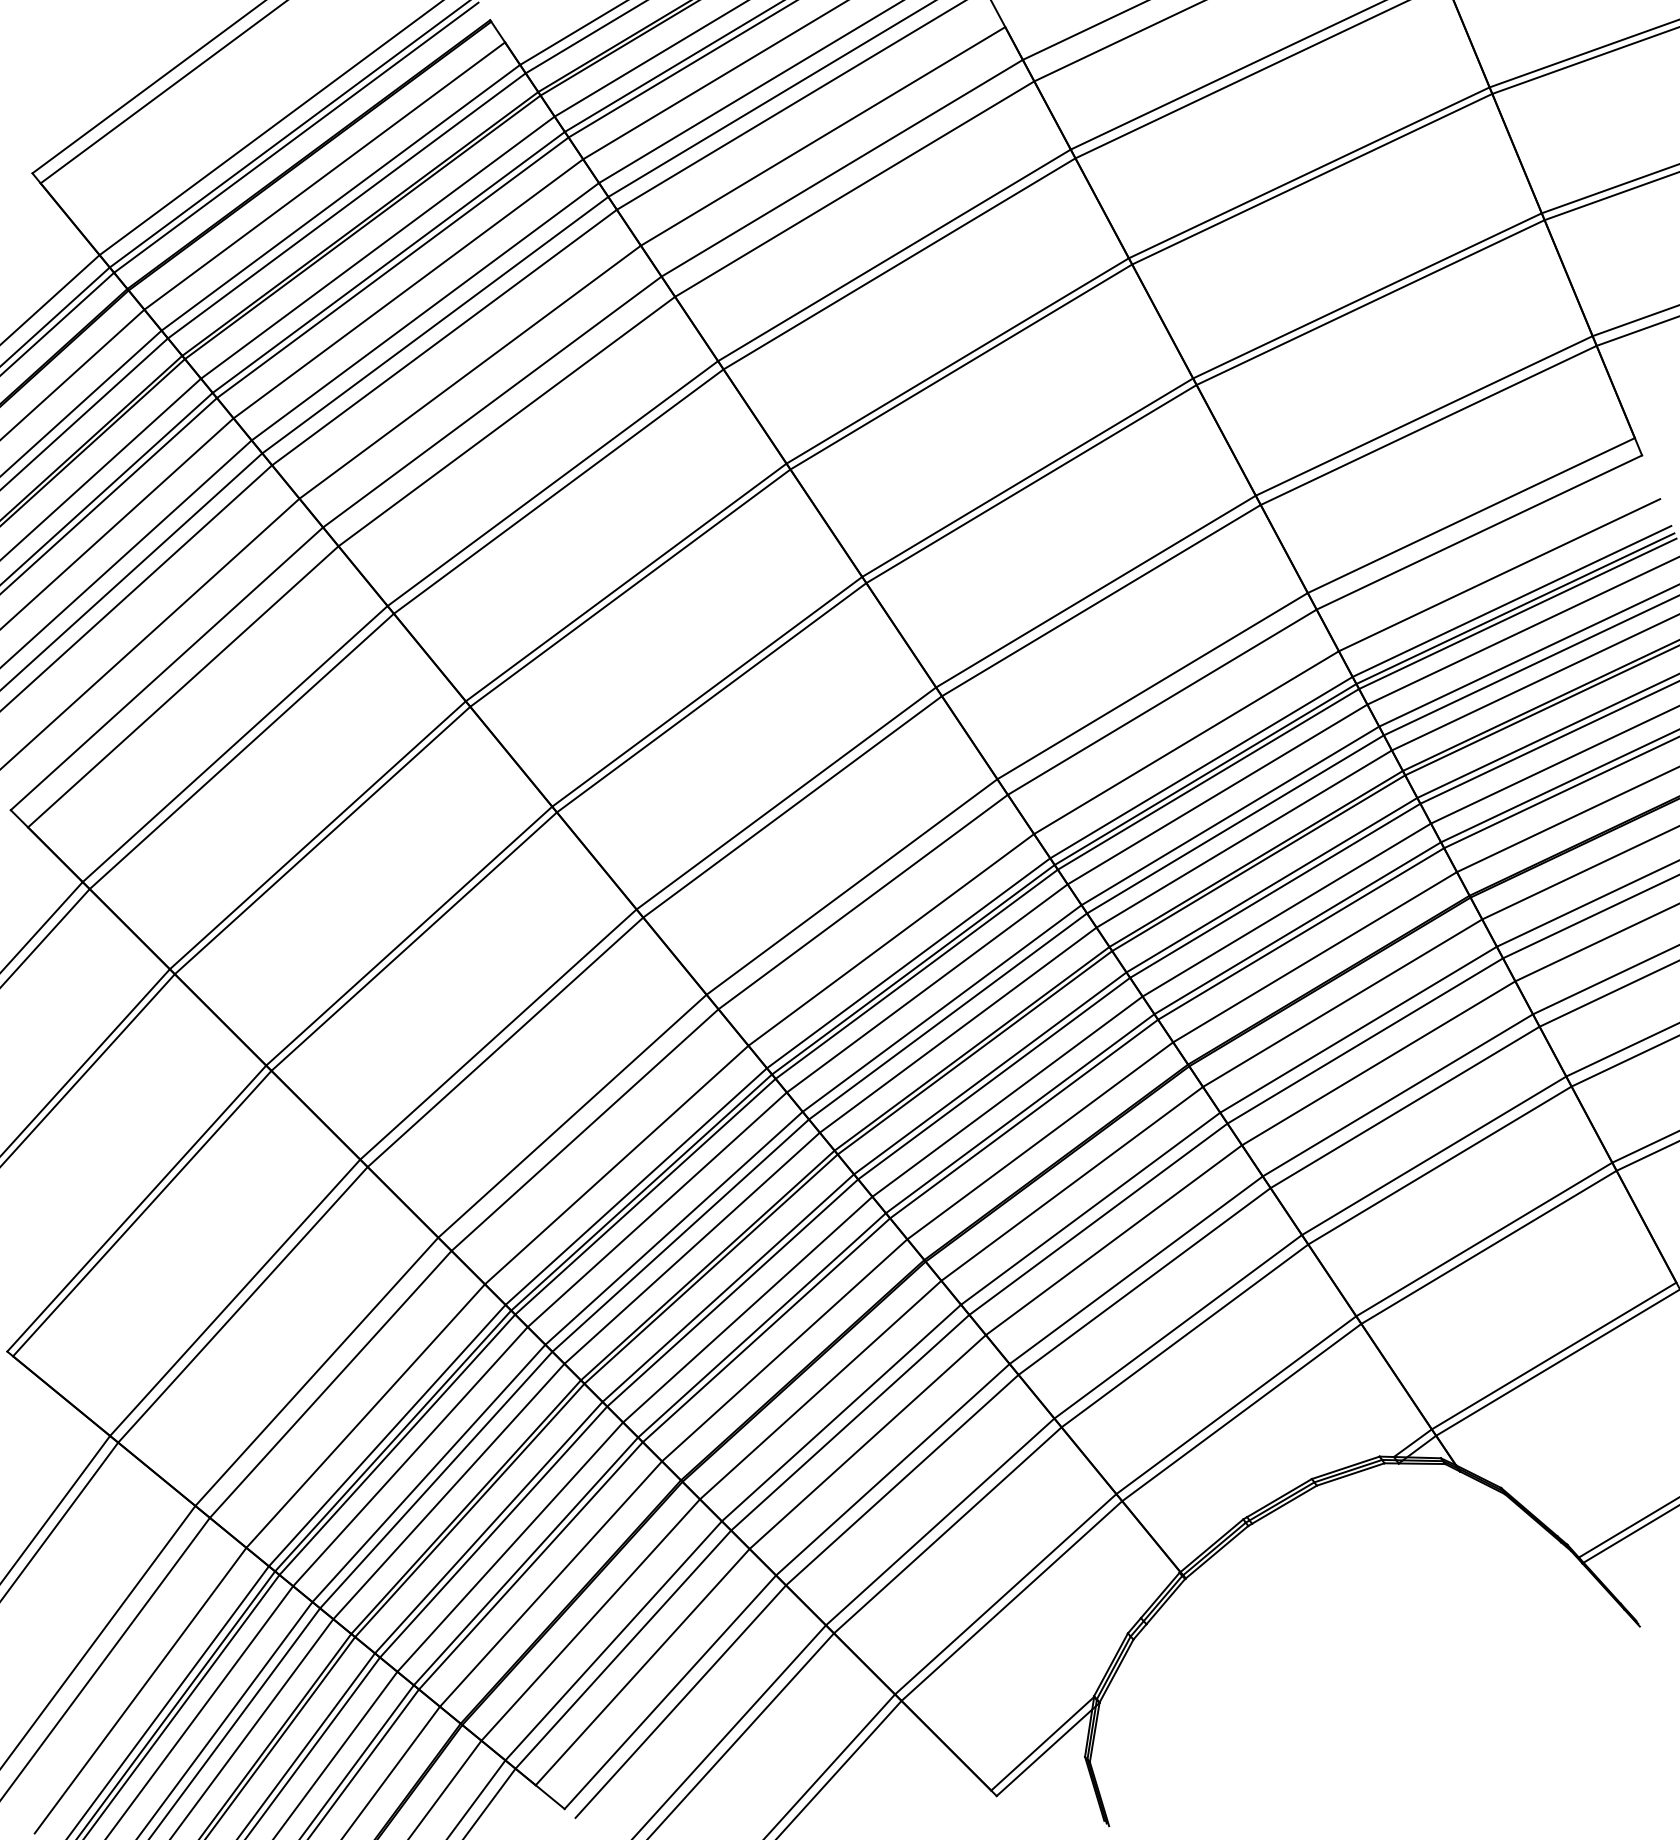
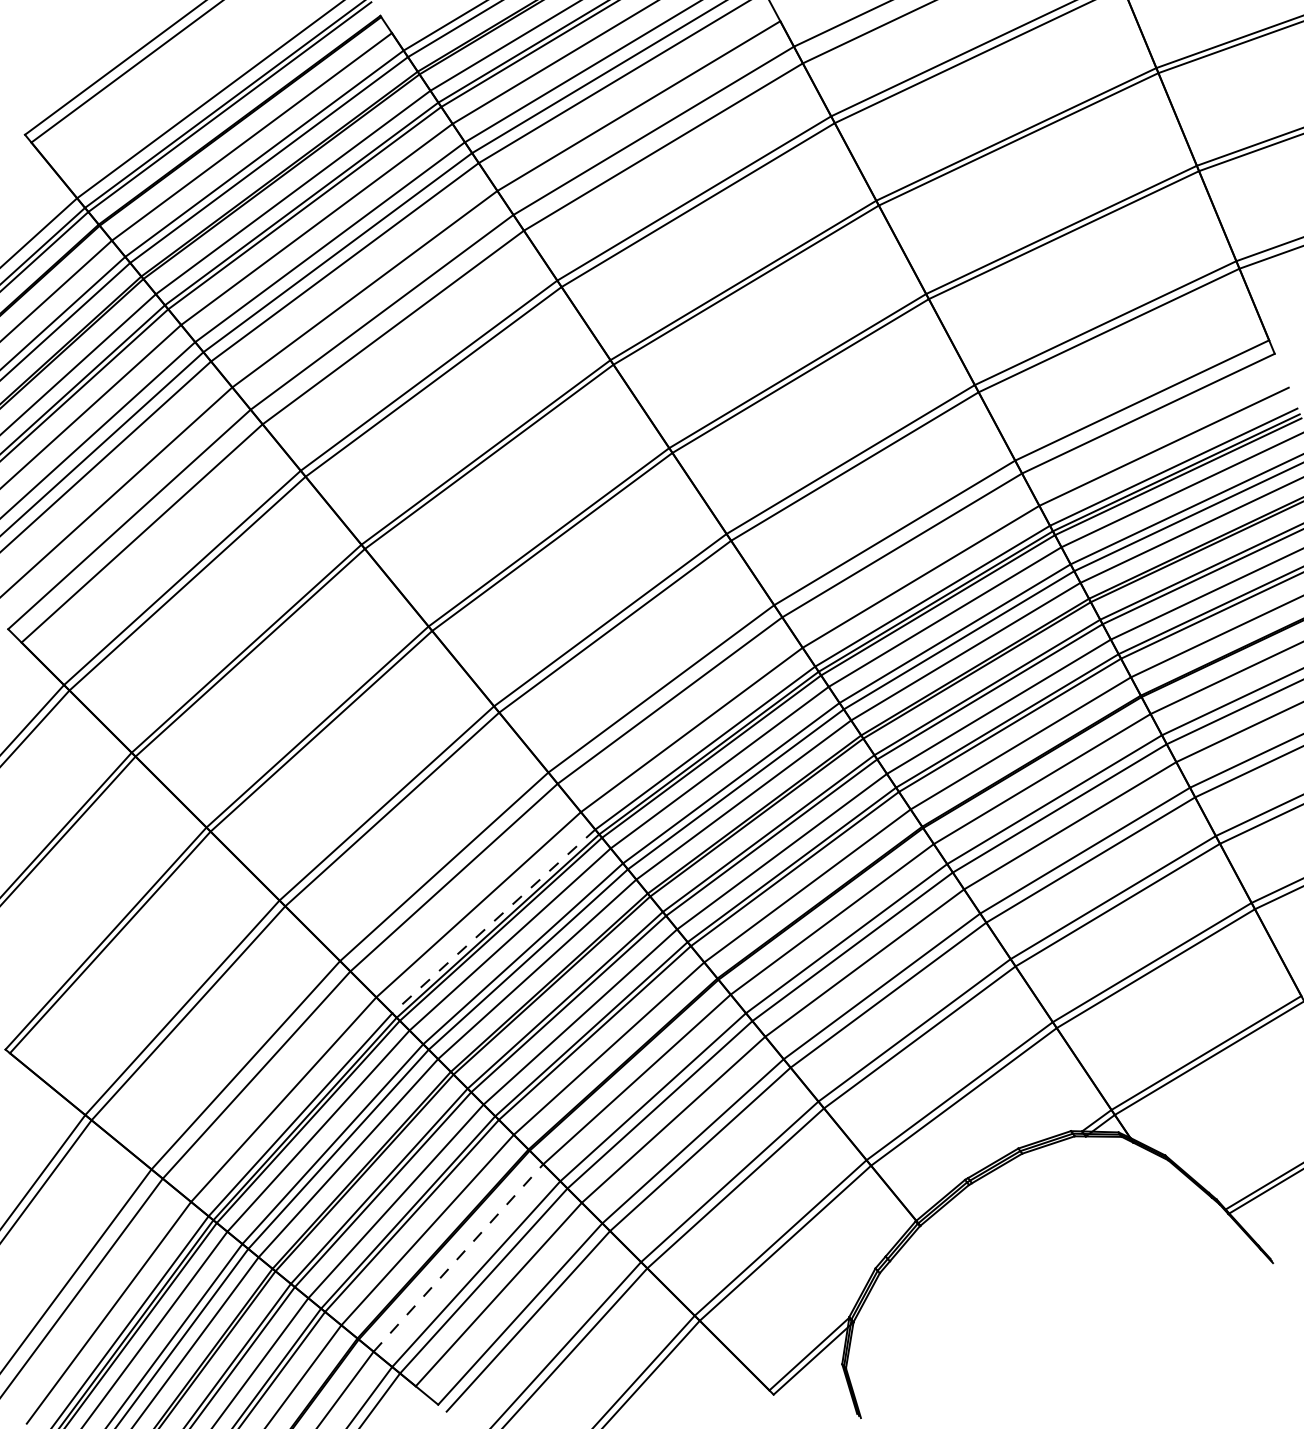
line: (635, 1186) -> (493, 921), solid -> dashed
line: (590, 1620) -> (458, 1258), solid -> dashed

